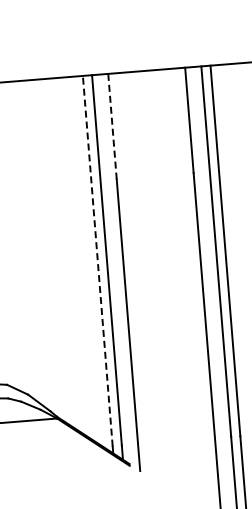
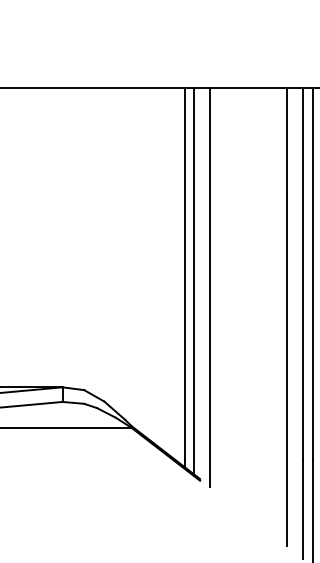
line: (112, 126) -> (210, 141), dashed -> solid
line: (97, 261) -> (184, 274), dashed -> solid

